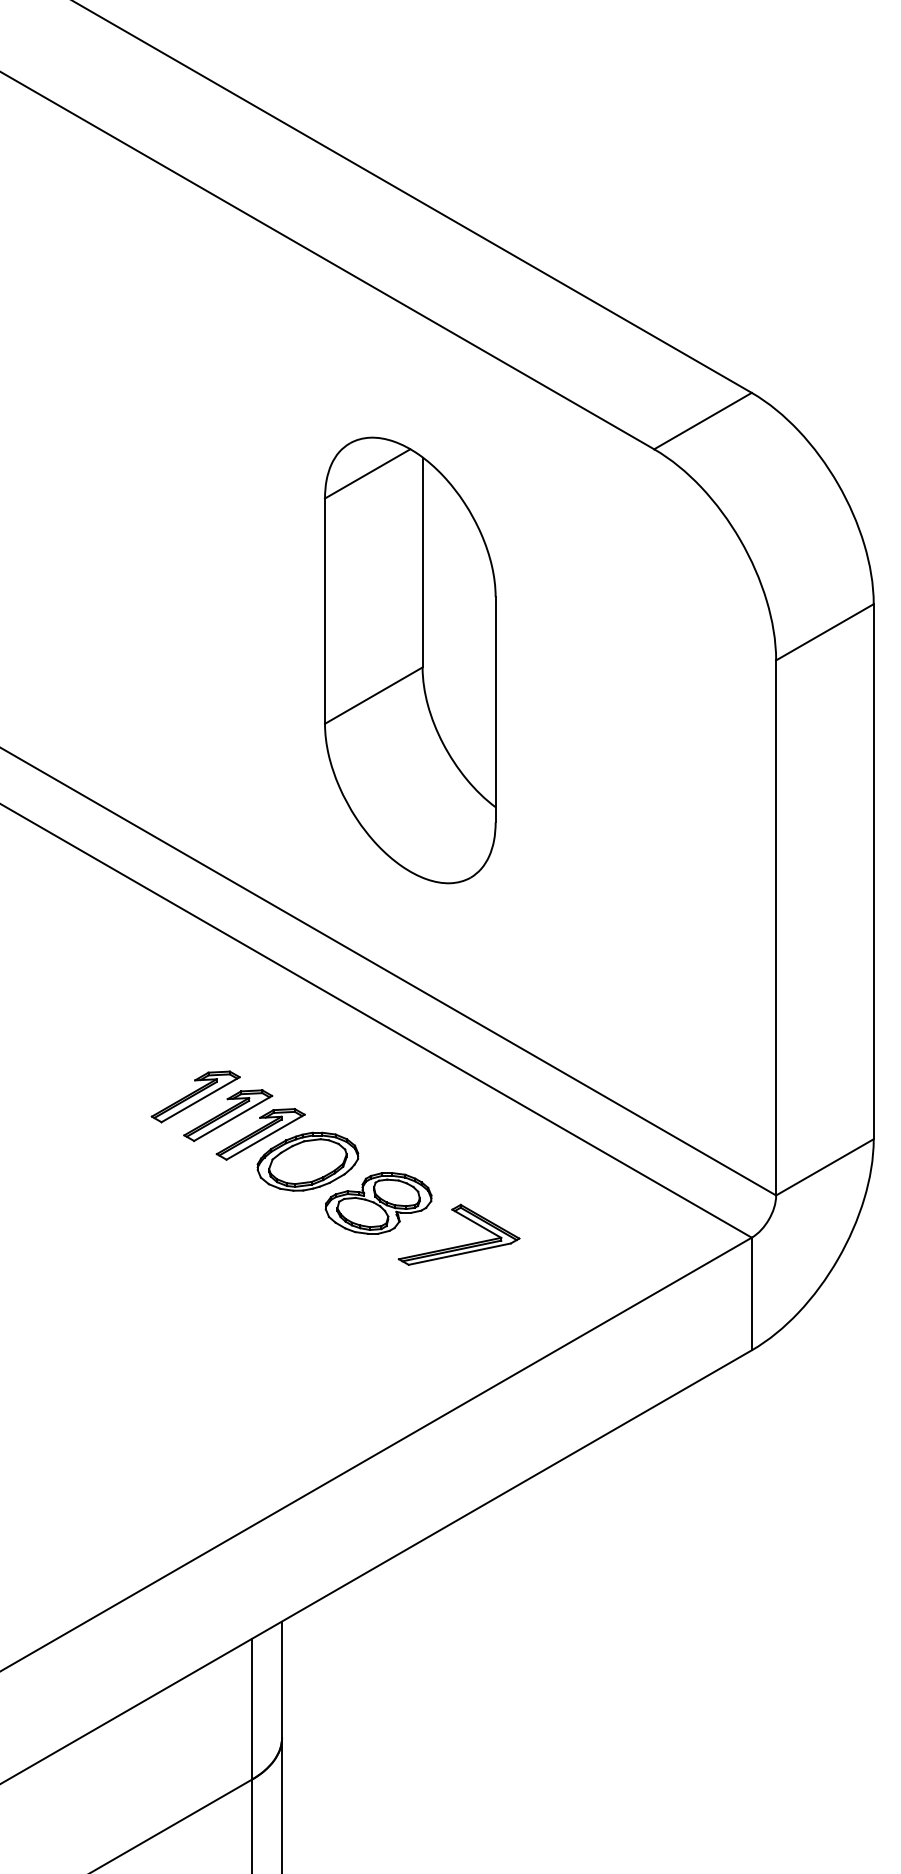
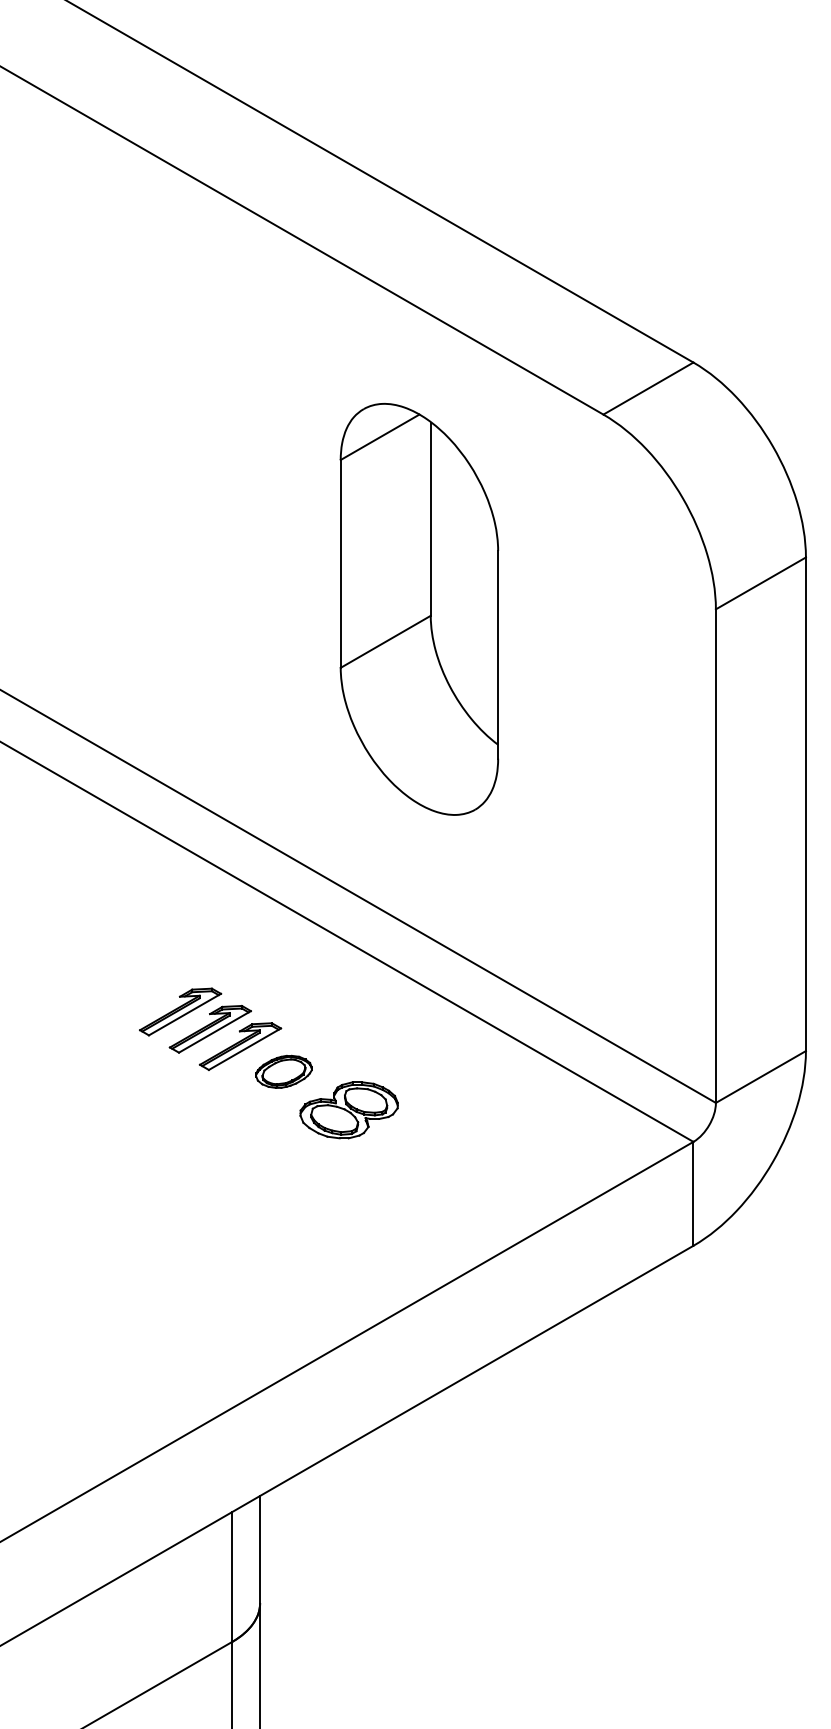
part: (410, 660) -> (419, 609), moved
part: (307, 1161) -> (283, 1071), size x0.6
part: (461, 1244) -> (425, 1148), removed

